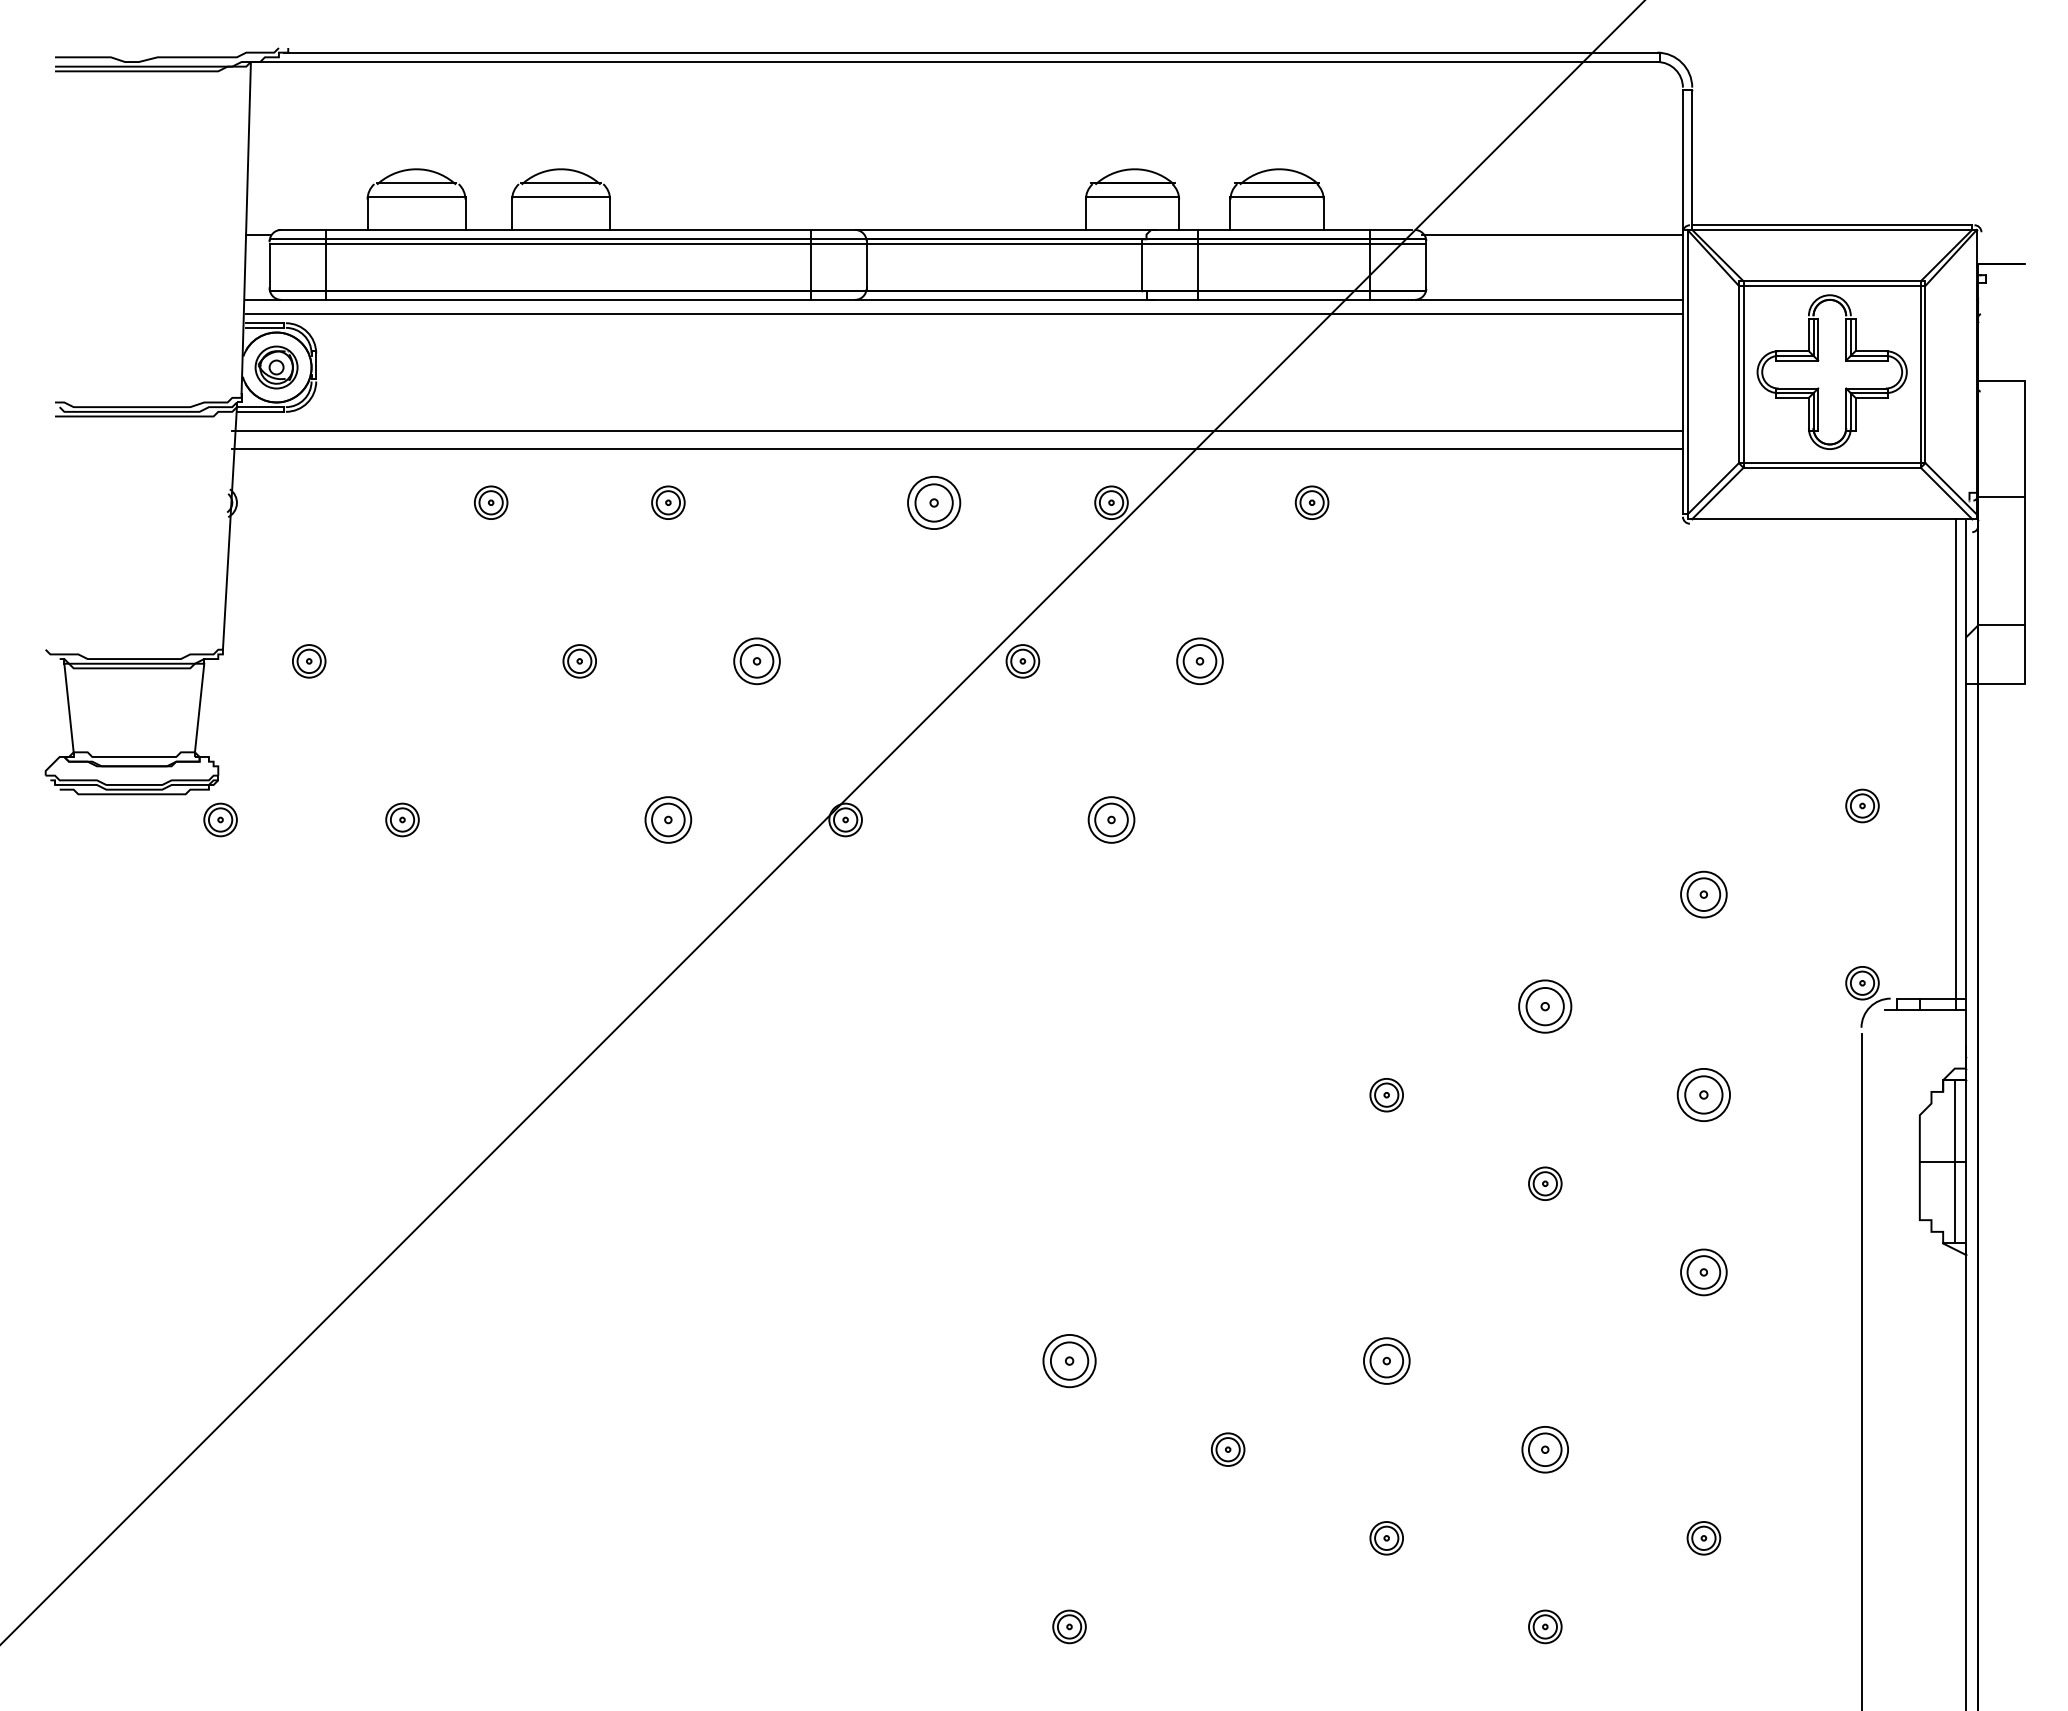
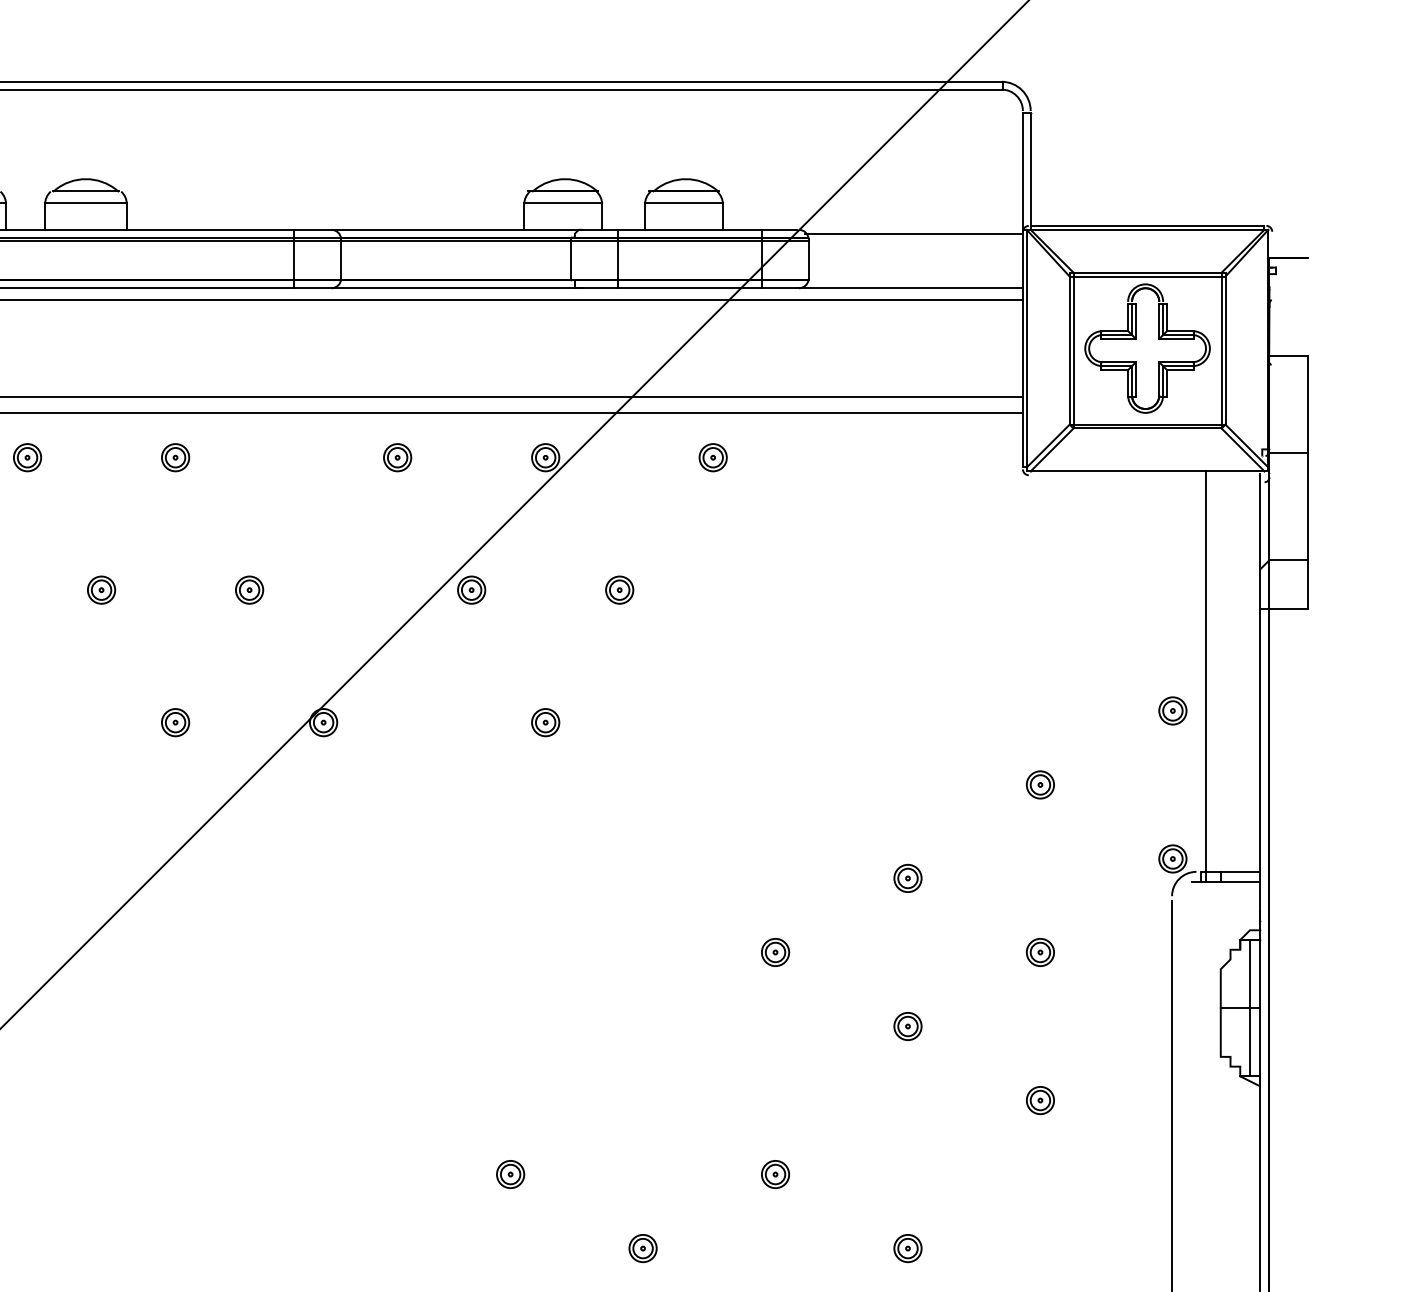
part: (934, 502) -> (397, 457), size x0.62
part: (756, 661) -> (249, 590), size x0.71
part: (1200, 661) -> (619, 590), size x0.71
line: (1956, 764) -> (1206, 676), moved
part: (668, 819) -> (175, 722), size x0.71
part: (1111, 819) -> (545, 722), size x0.71
part: (1703, 894) -> (1040, 784), size x0.71
part: (1545, 1006) -> (908, 878), size x0.62
part: (1703, 1095) -> (1040, 952), size x0.62
part: (1703, 1272) -> (1040, 1100), size x0.71
part: (1069, 1360) -> (510, 1174), size x0.62
part: (1386, 1360) -> (775, 1174), size x0.71
part: (1545, 1449) -> (908, 1248), size x0.71

